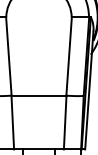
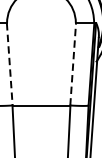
line: (69, 56) -> (73, 64), solid -> dashed
line: (8, 57) -> (9, 65), solid -> dashed

